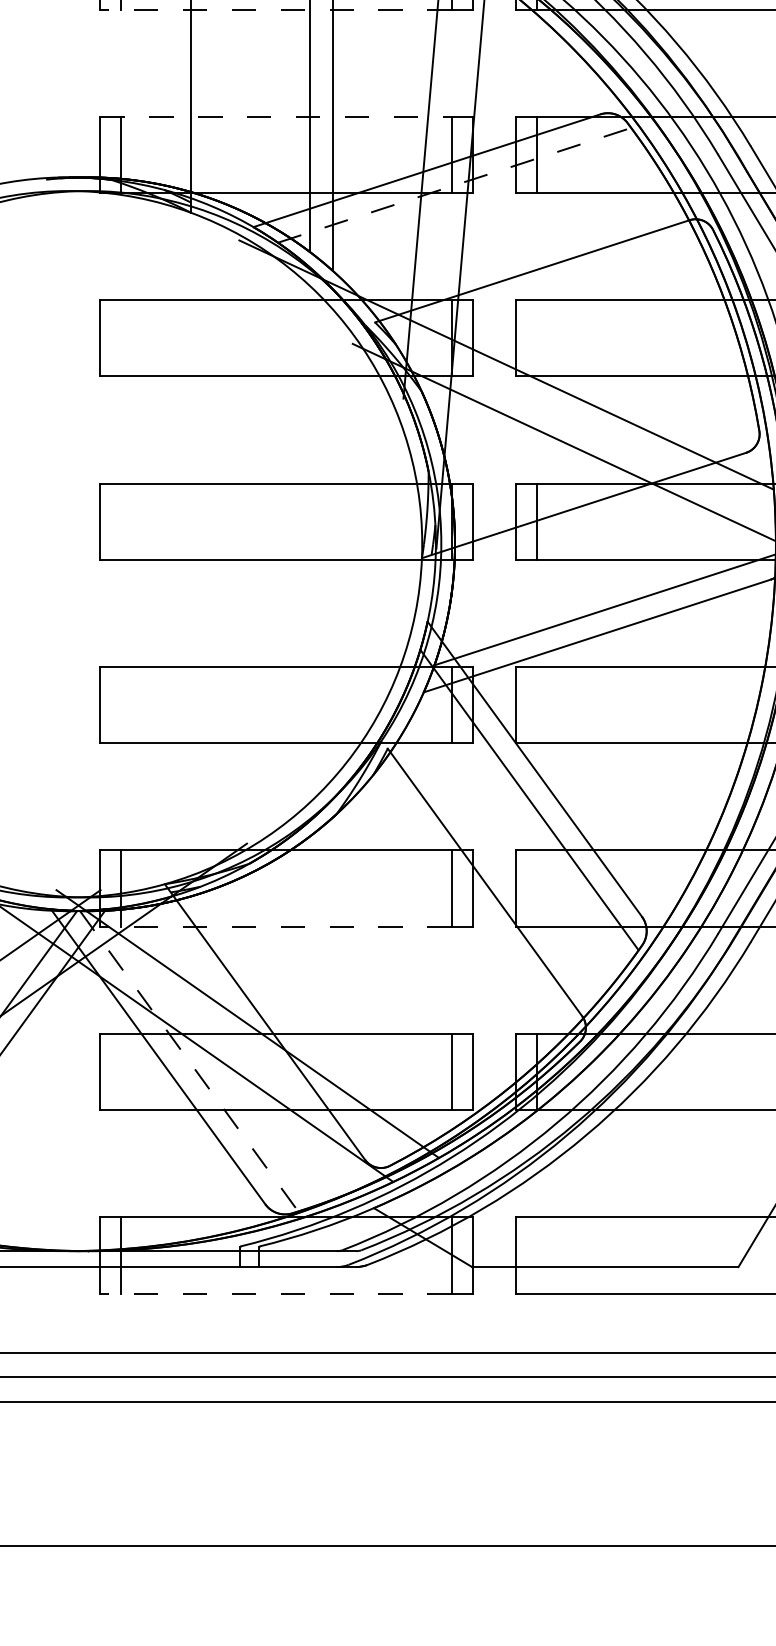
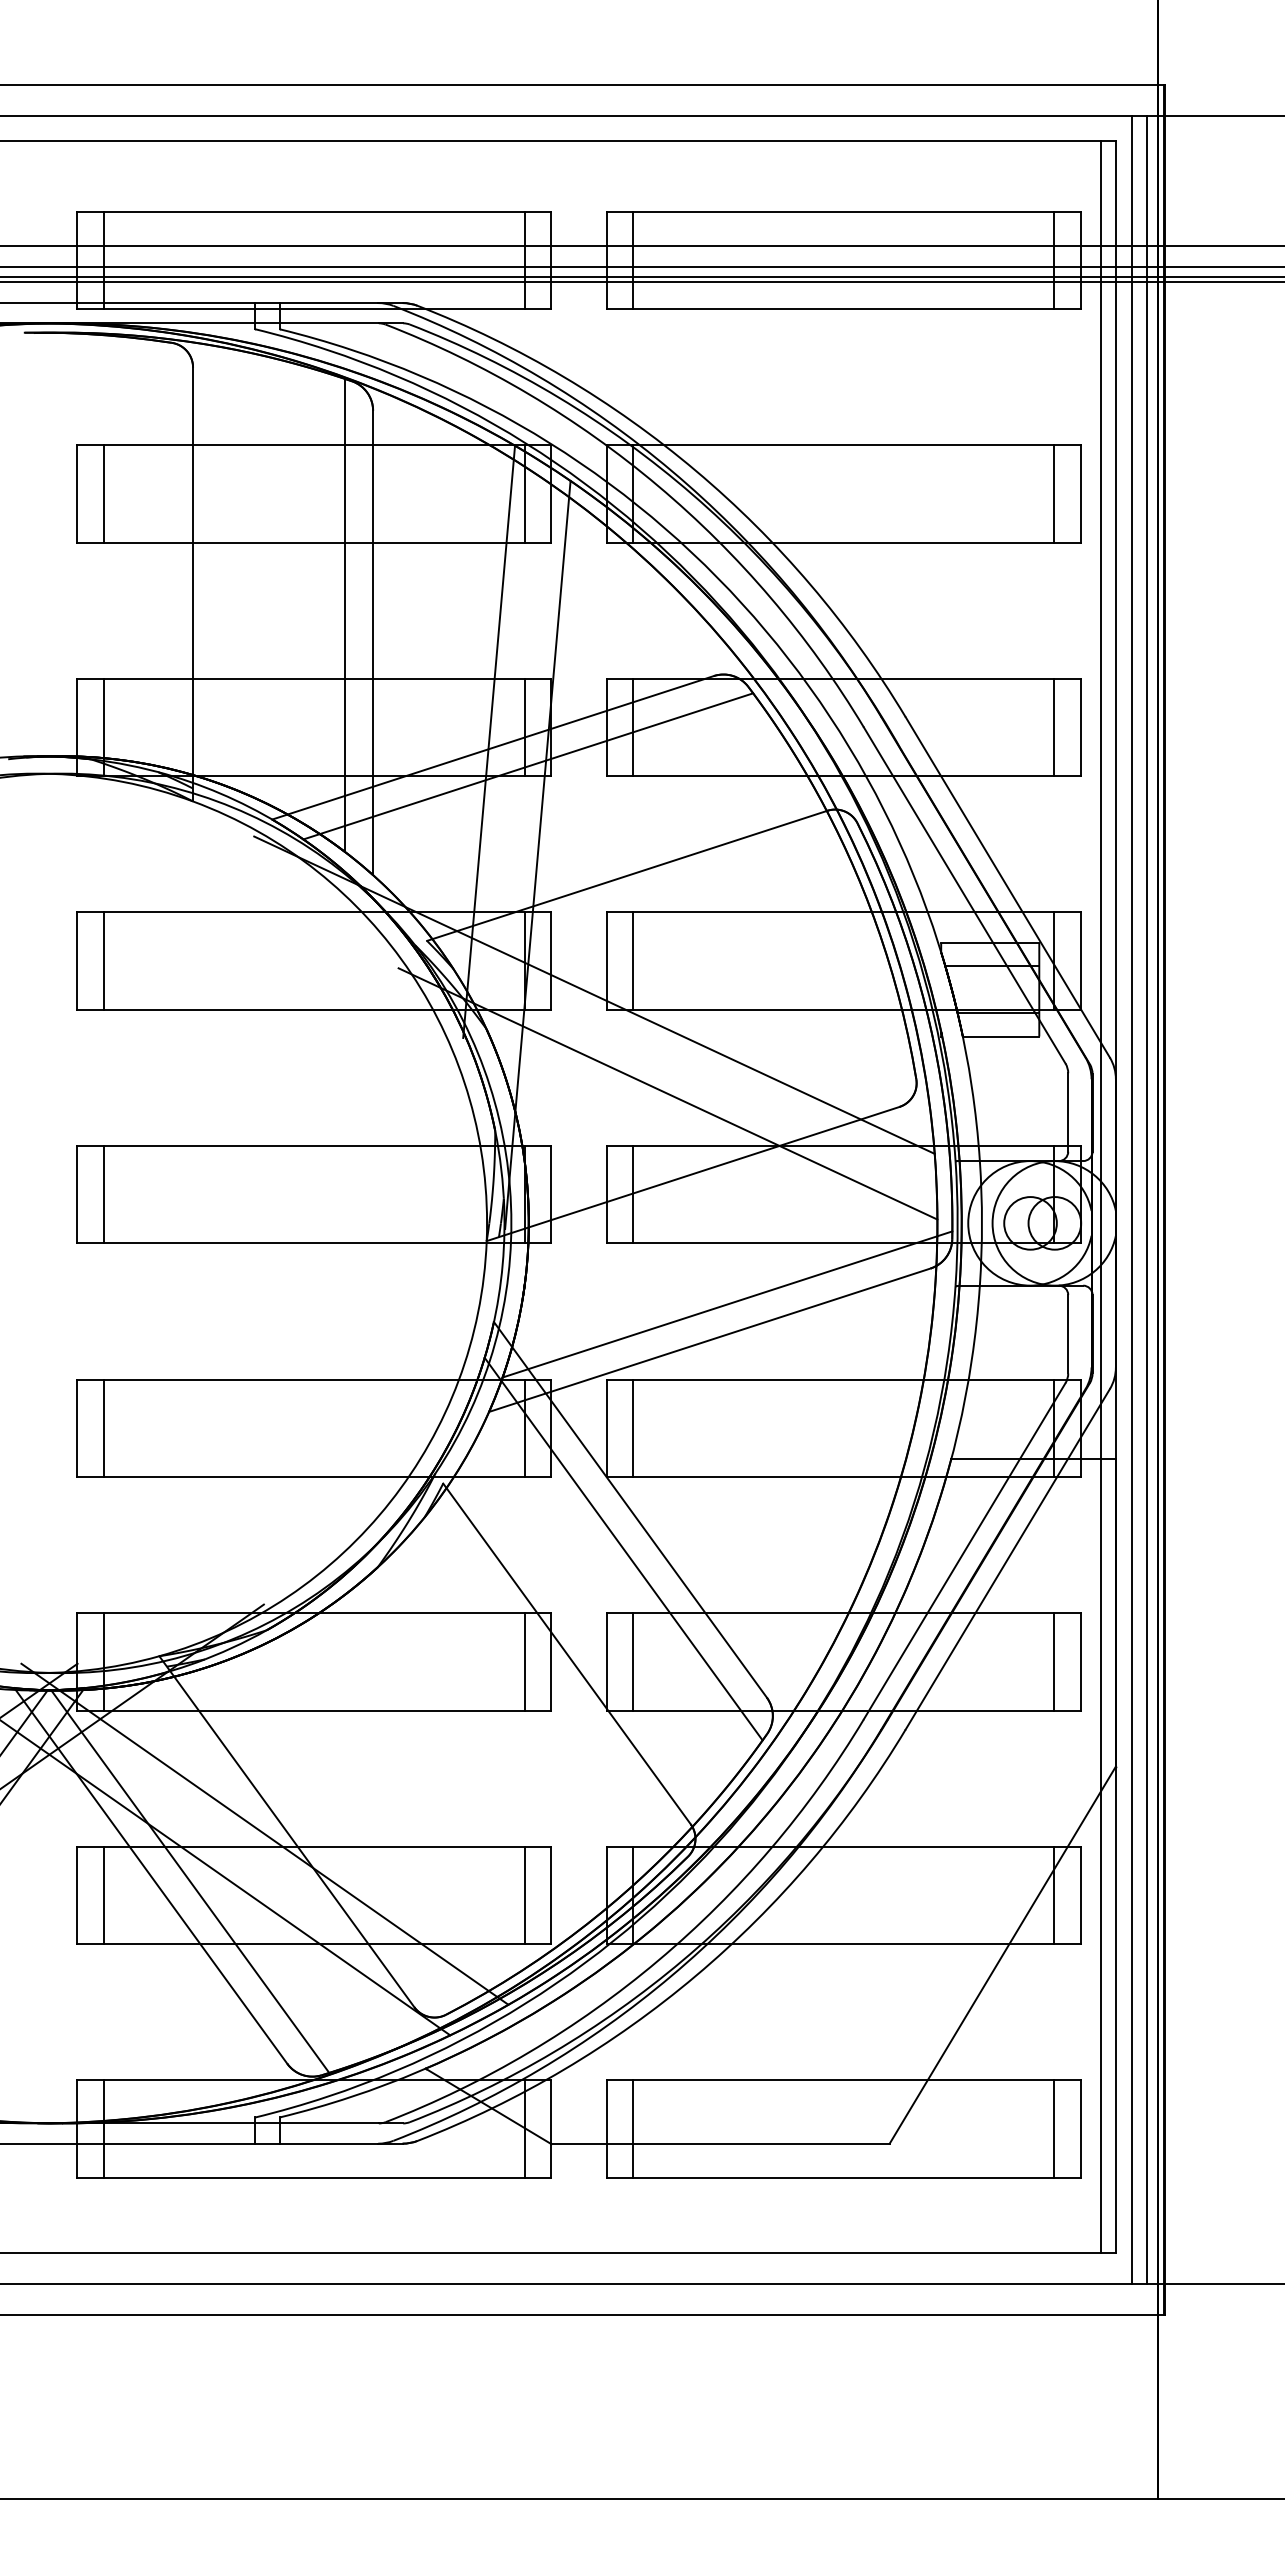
line: (275, 9) -> (300, 542), dashed -> solid
line: (275, 116) -> (300, 678), dashed -> solid
line: (454, 185) -> (528, 766), dashed -> solid
line: (120, 337) -> (103, 960), added
line: (537, 337) -> (633, 960), added
line: (120, 521) -> (103, 1194), added
line: (120, 704) -> (103, 1427), added
line: (537, 704) -> (633, 1427), added
line: (537, 888) -> (633, 1661), added
line: (275, 926) -> (300, 1710), dashed -> solid
line: (189, 1061) -> (190, 1882), dashed -> solid
line: (120, 1072) -> (103, 1895), added
line: (537, 1255) -> (633, 2128), added
line: (275, 1293) -> (300, 2177), dashed -> solid

